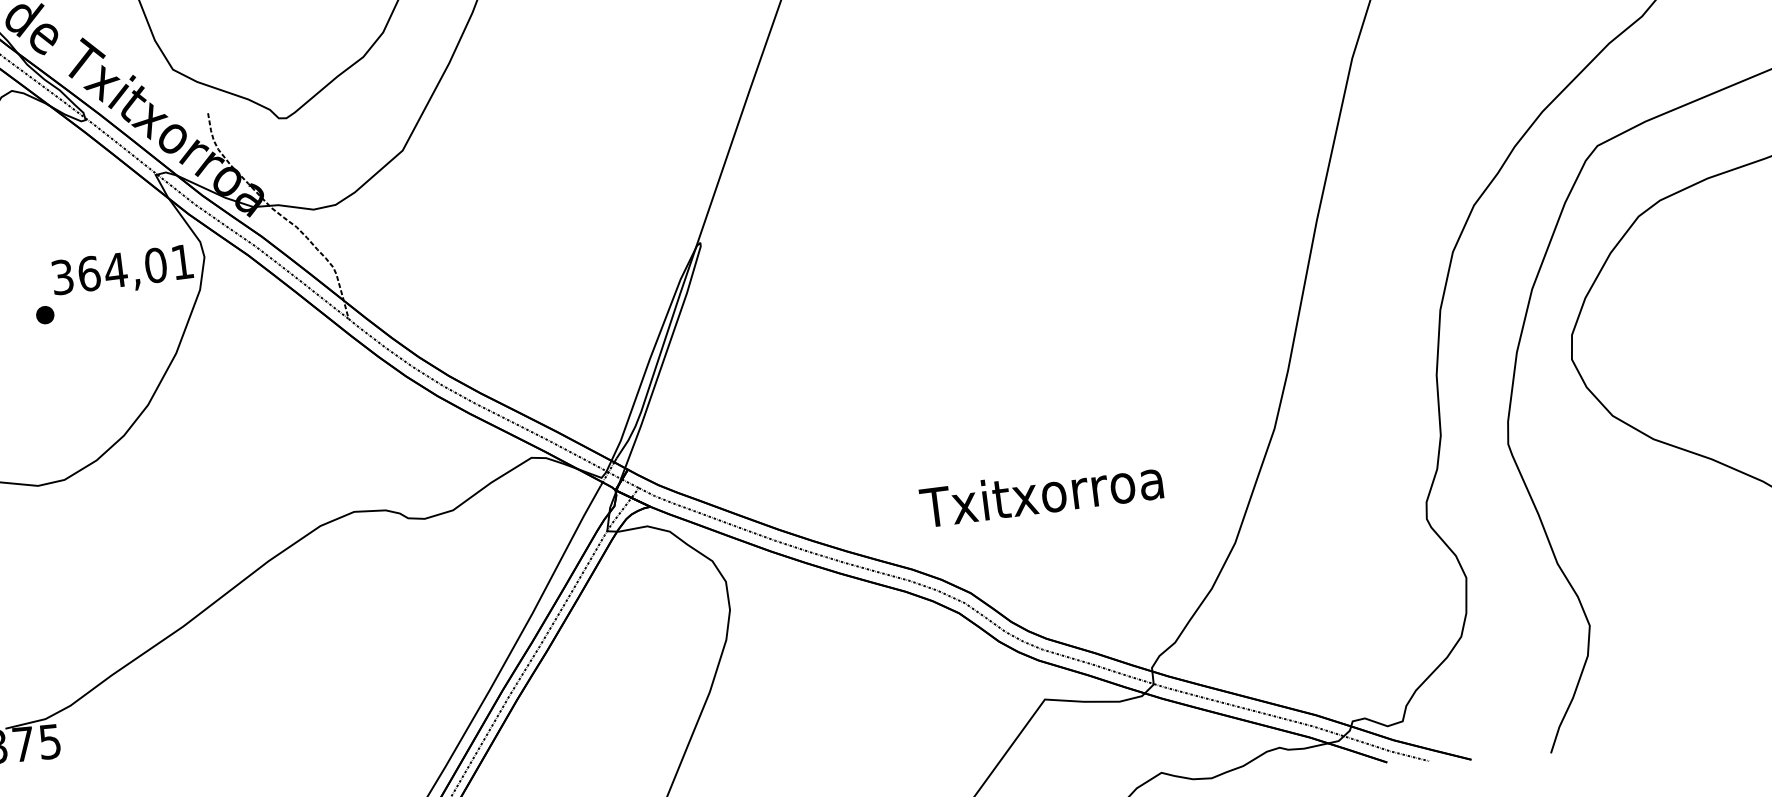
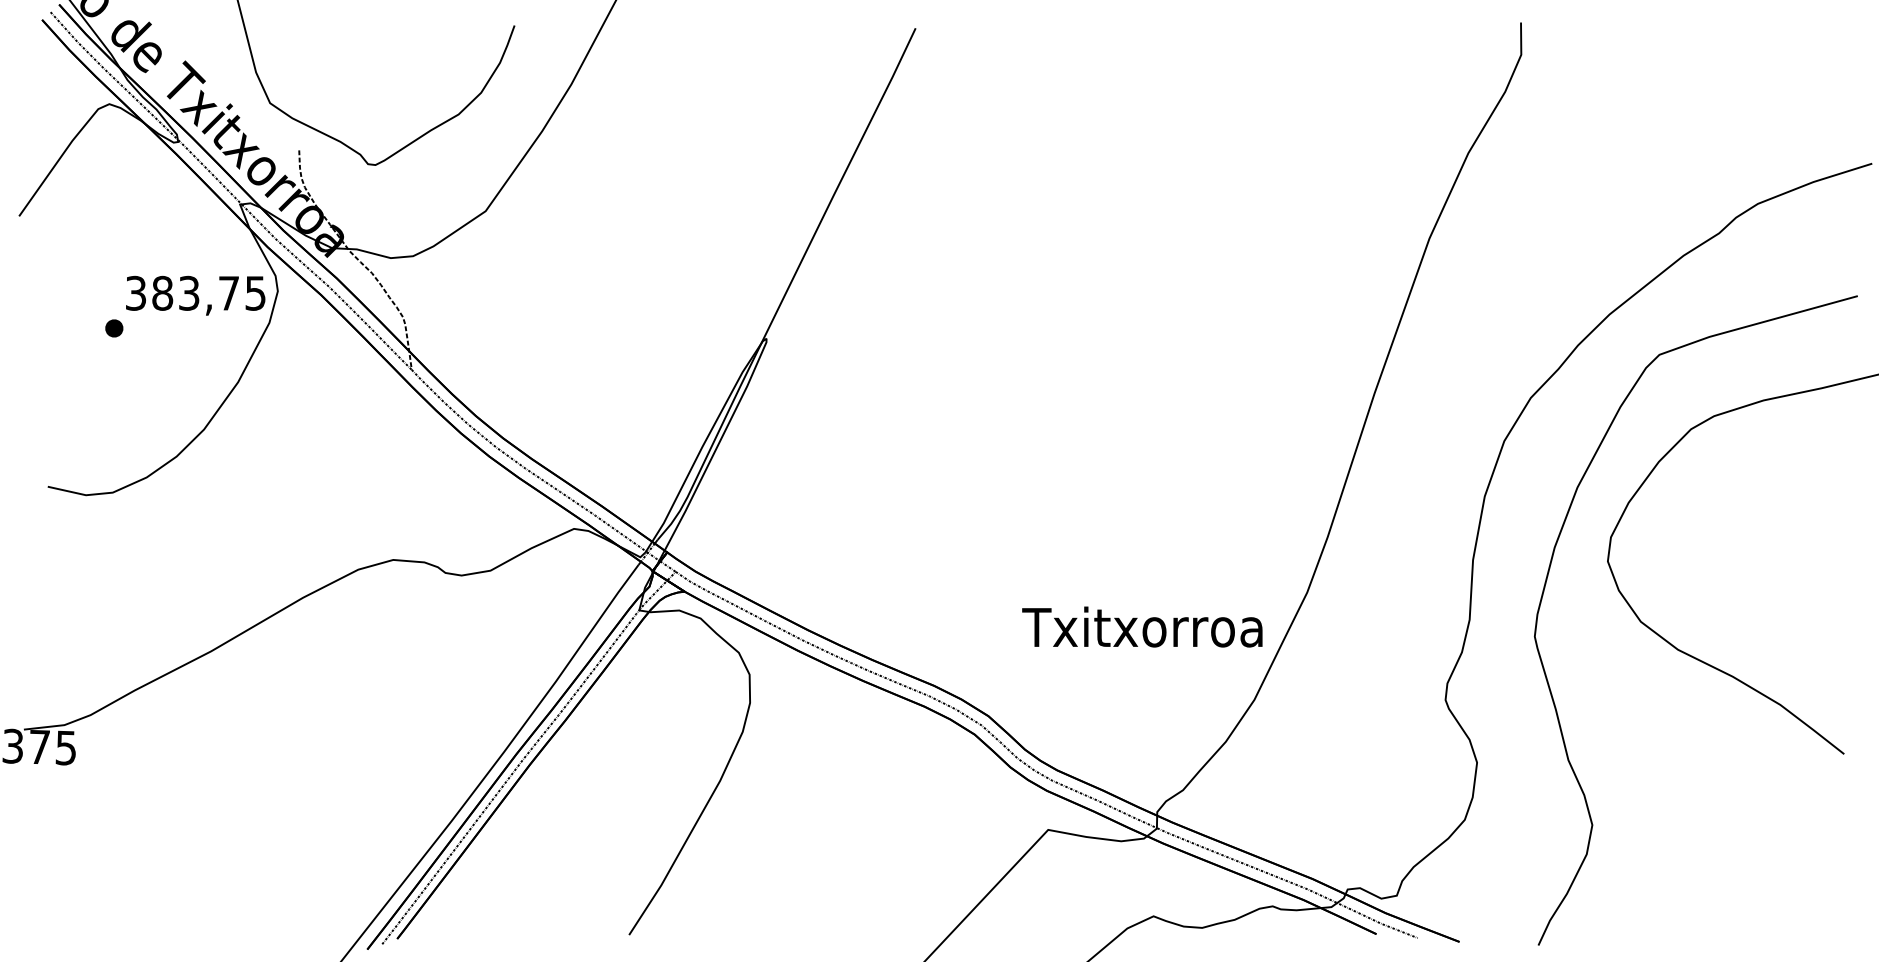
text: (135, 267) -> (208, 292), 364,01 -> 383,75
text: (1041, 492) -> (1142, 626), moved

